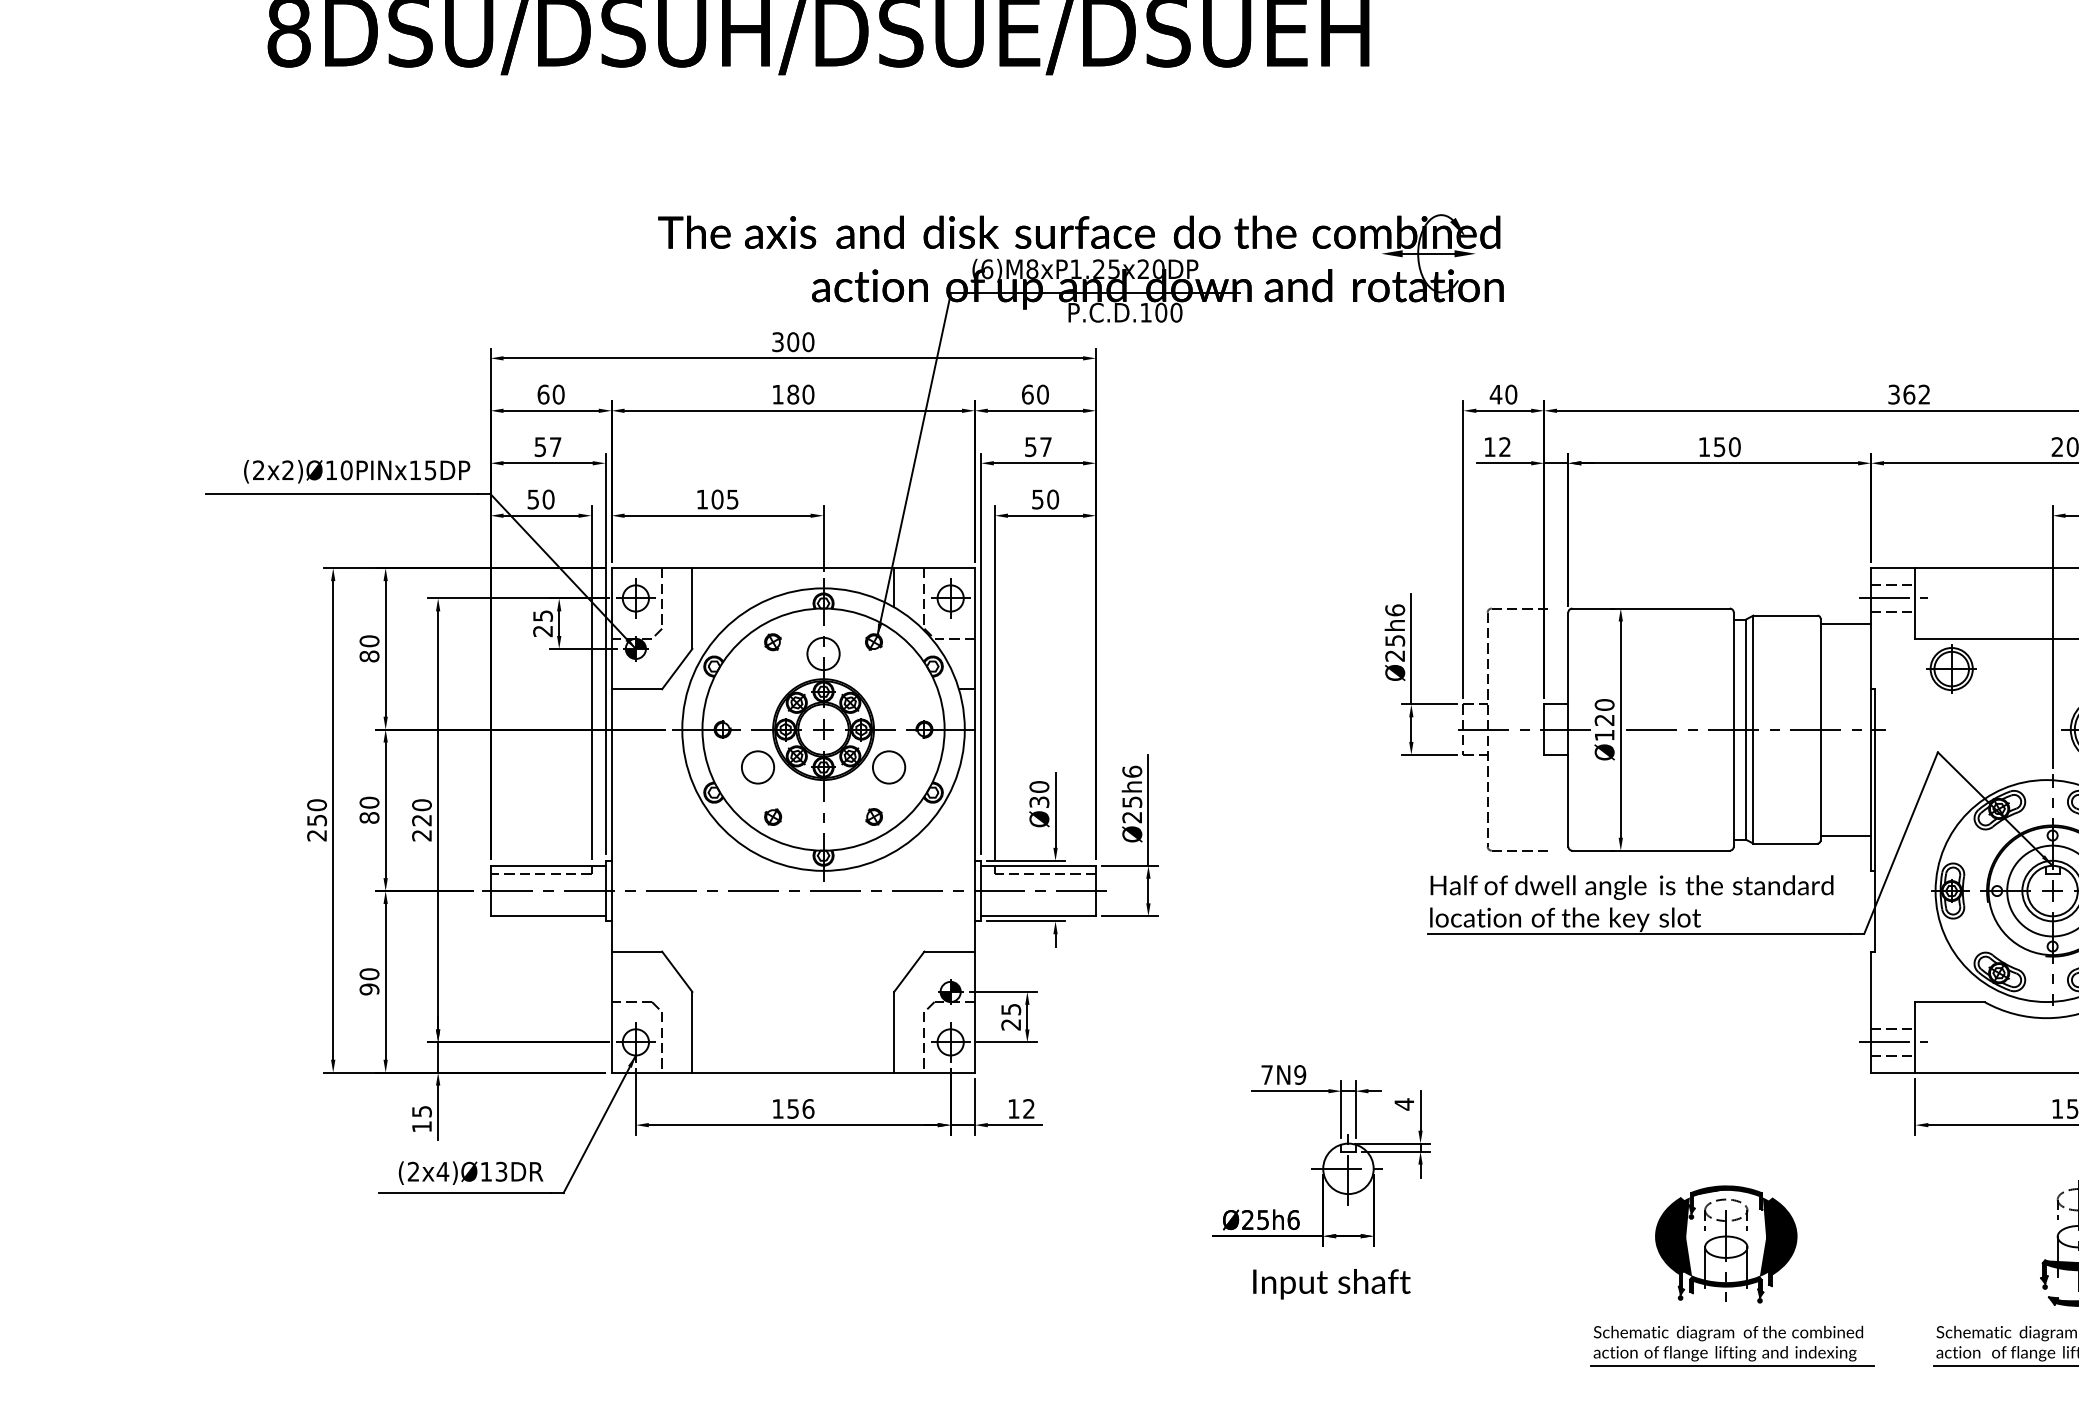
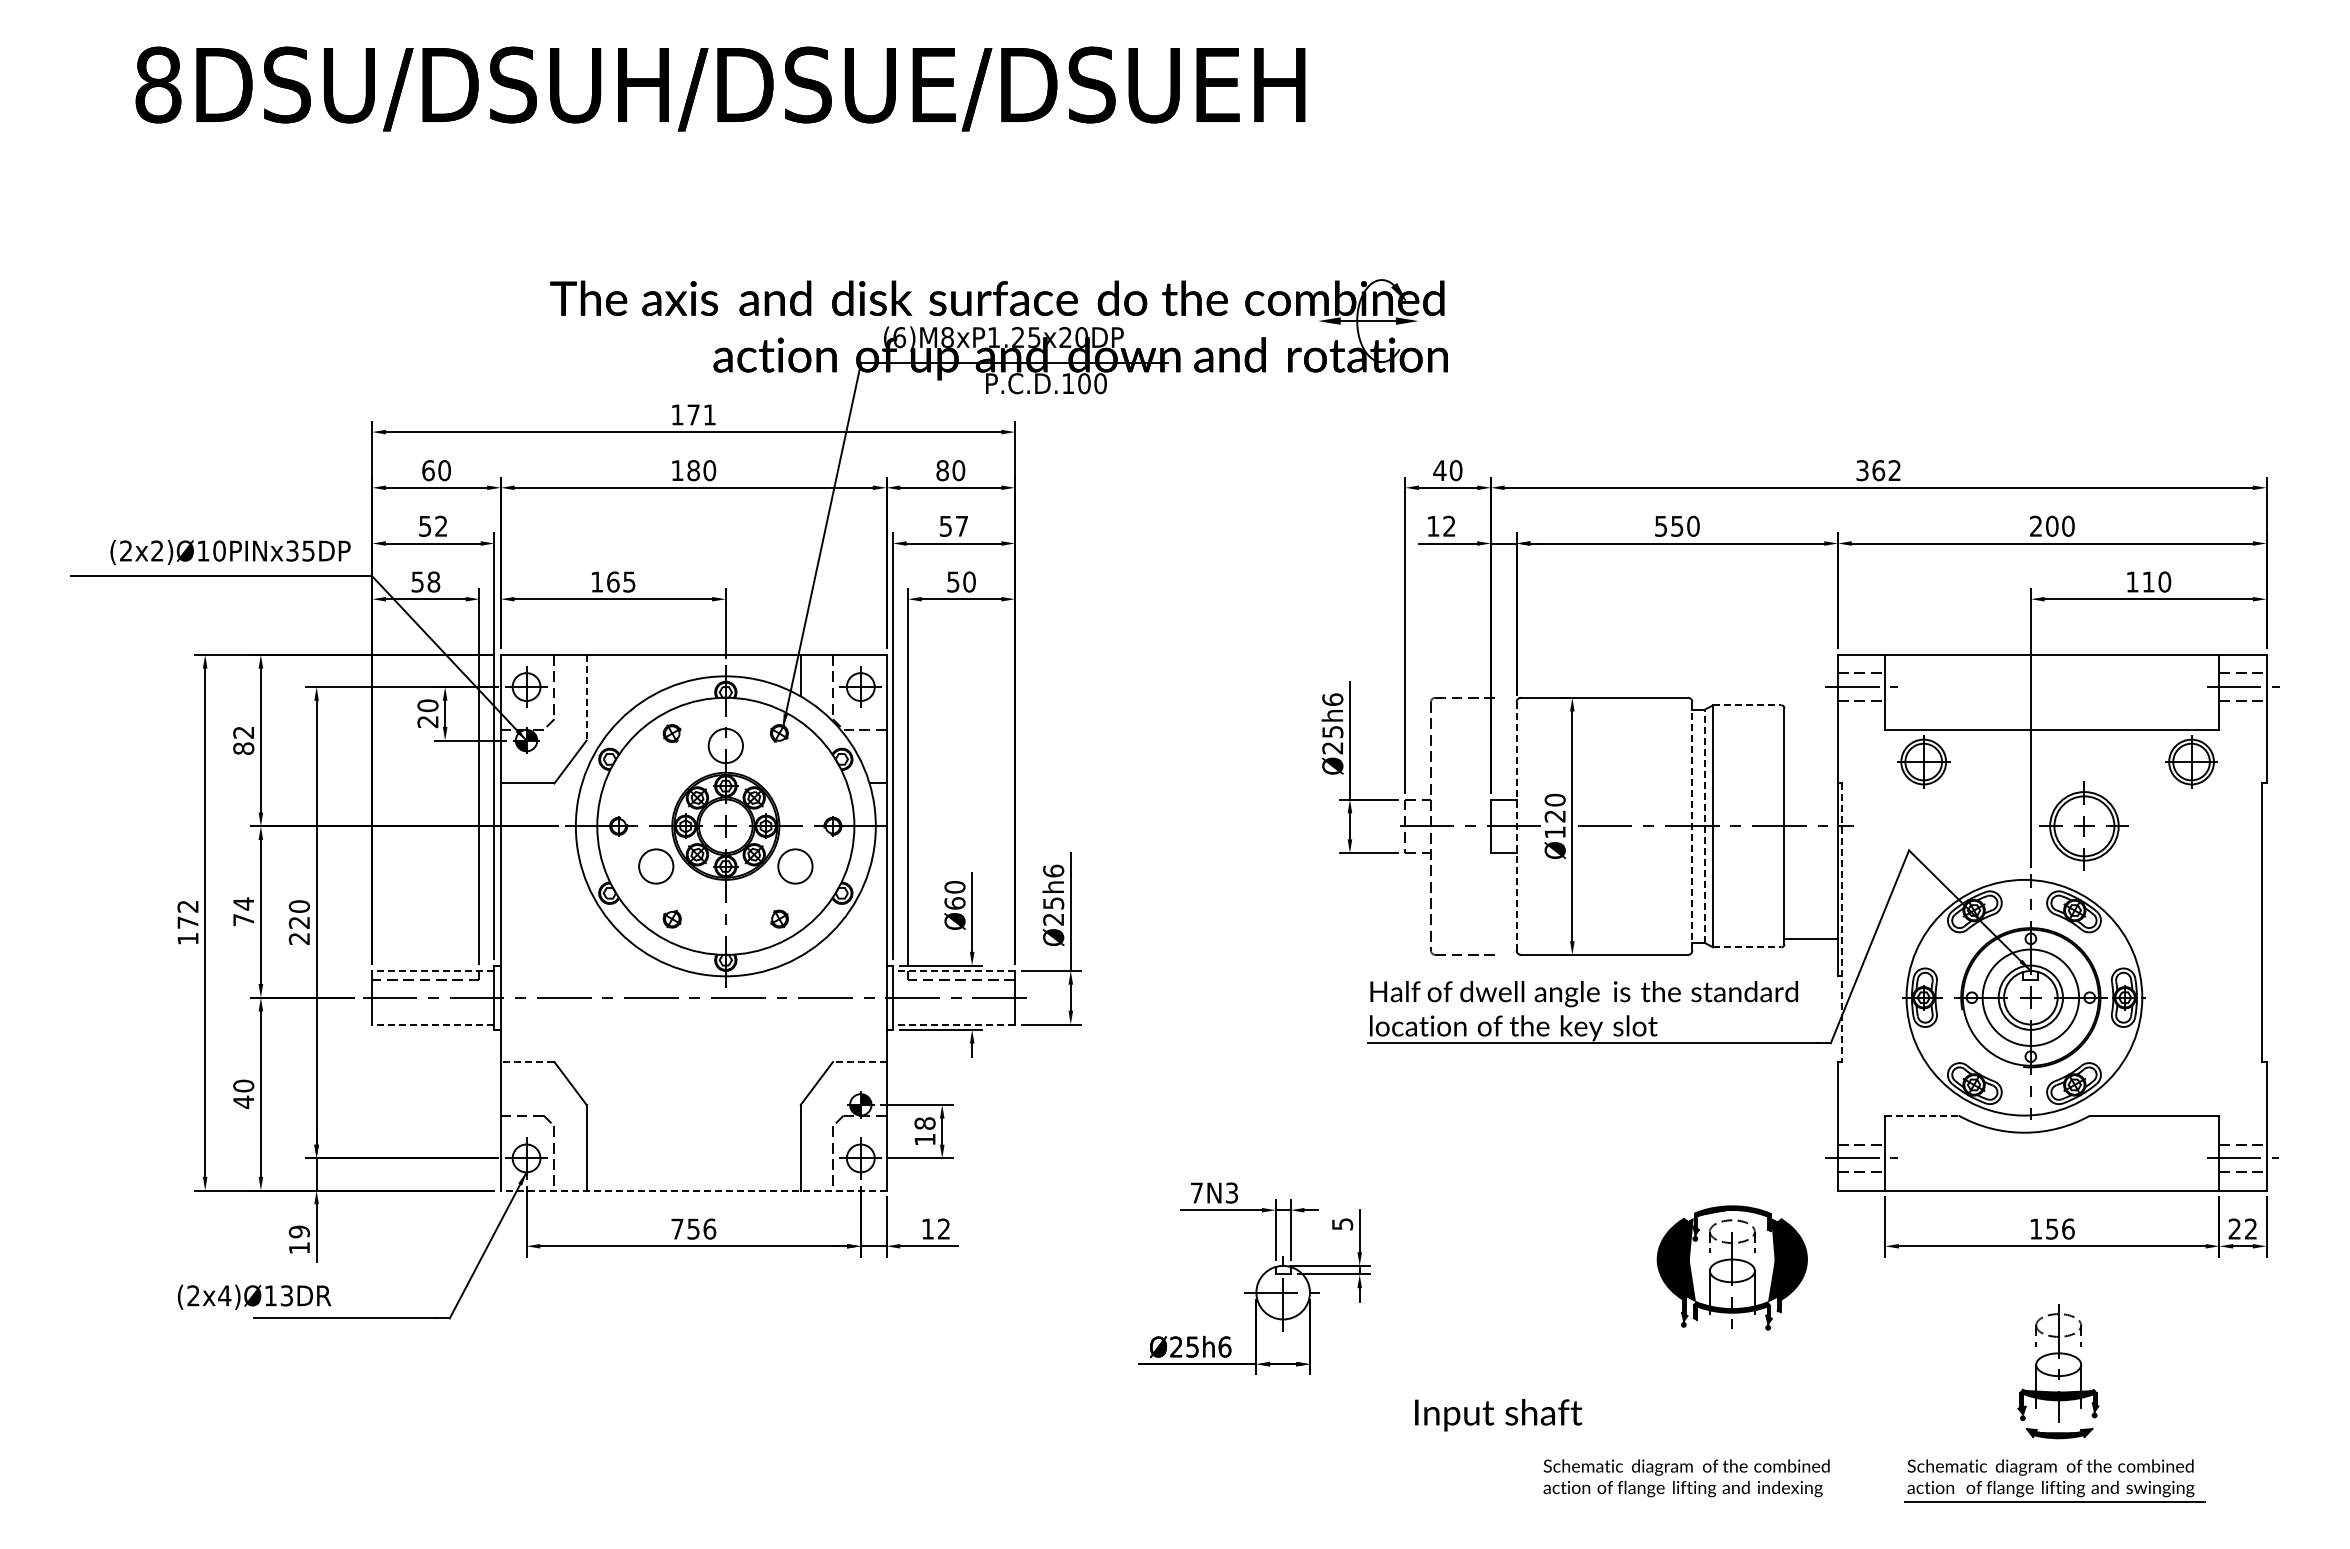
text: (793, 341) -> (693, 414), 300 -> 171
text: (1027, 394) -> (942, 470), 60 -> 80
text: (555, 446) -> (441, 525), 57 -> 52
text: (1703, 447) -> (1660, 526), 150 -> 550
text: (415, 469) -> (292, 550), (2x2)Ø10PINx15DP -> (2x2)Ø10PINx35DP
text: (548, 499) -> (433, 581), 50 -> 58
text: (717, 499) -> (613, 581), 105 -> 165
line: (692, 608) -> (586, 697), solid -> dashed
text: (542, 615) -> (427, 705), 25 -> 20
line: (1785, 615) -> (1747, 705), solid -> dashed
line: (1846, 623) -> (1811, 713), removed
text: (369, 641) -> (243, 732), 80 -> 82
line: (1568, 729) -> (1516, 826), solid -> dashed
line: (1733, 729) -> (1692, 826), solid -> dashed
line: (1746, 729) -> (1705, 826), solid -> dashed
text: (1038, 802) -> (954, 903), Ø30 -> Ø60
text: (369, 809) -> (243, 911), 80 -> 74
text: (316, 820) -> (187, 922), 250 -> 172
line: (1875, 821) -> (1842, 923), solid -> dashed
line: (1785, 843) -> (1747, 947), solid -> dashed
line: (547, 865) -> (432, 970), solid -> dashed
line: (1037, 865) -> (953, 970), solid -> dashed
line: (547, 916) -> (432, 1024), solid -> dashed
line: (1037, 916) -> (953, 1024), solid -> dashed
line: (636, 952) -> (527, 1062), solid -> dashed
line: (949, 952) -> (859, 1062), solid -> dashed
text: (369, 988) -> (243, 1101), 90 -> 40
line: (1949, 1001) -> (1921, 1115), solid -> dashed
text: (1010, 1017) -> (924, 1131), 25 -> 18
line: (793, 1072) -> (693, 1190), solid -> dashed
text: (1299, 1074) -> (1231, 1192), 7N9 -> 7N3
text: (1404, 1104) -> (1342, 1224), 4 -> 5
text: (778, 1108) -> (677, 1228), 156 -> 756
text: (421, 1111) -> (298, 1231), 15 -> 19
text: (471, 1172) -> (254, 1296), moved
part: (1725, 1244) -> (1731, 1267), moved
text: (1331, 1284) -> (1498, 1415), moved
line: (1732, 1366) -> (1690, 1502), removed

